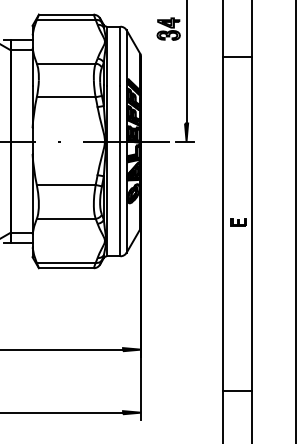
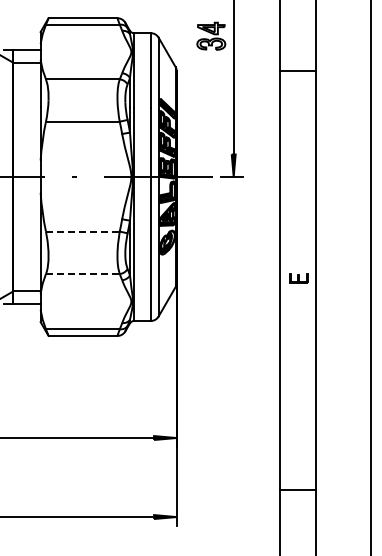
line: (65, 184) -> (82, 231), solid -> dashed
line: (65, 219) -> (82, 274), solid -> dashed

